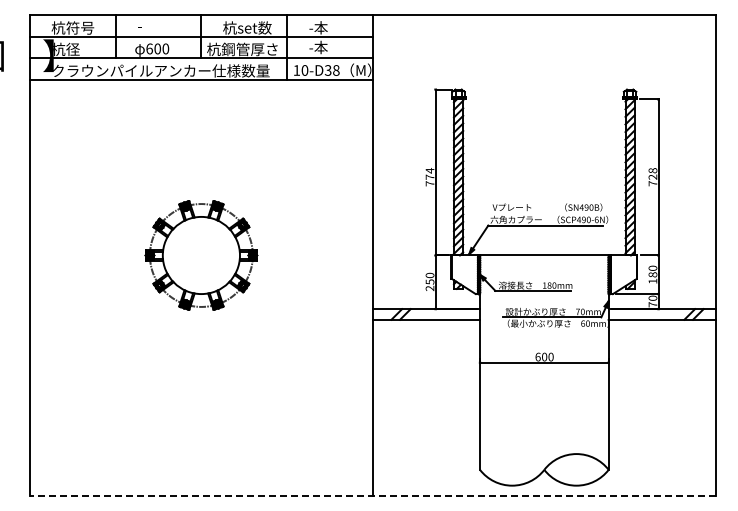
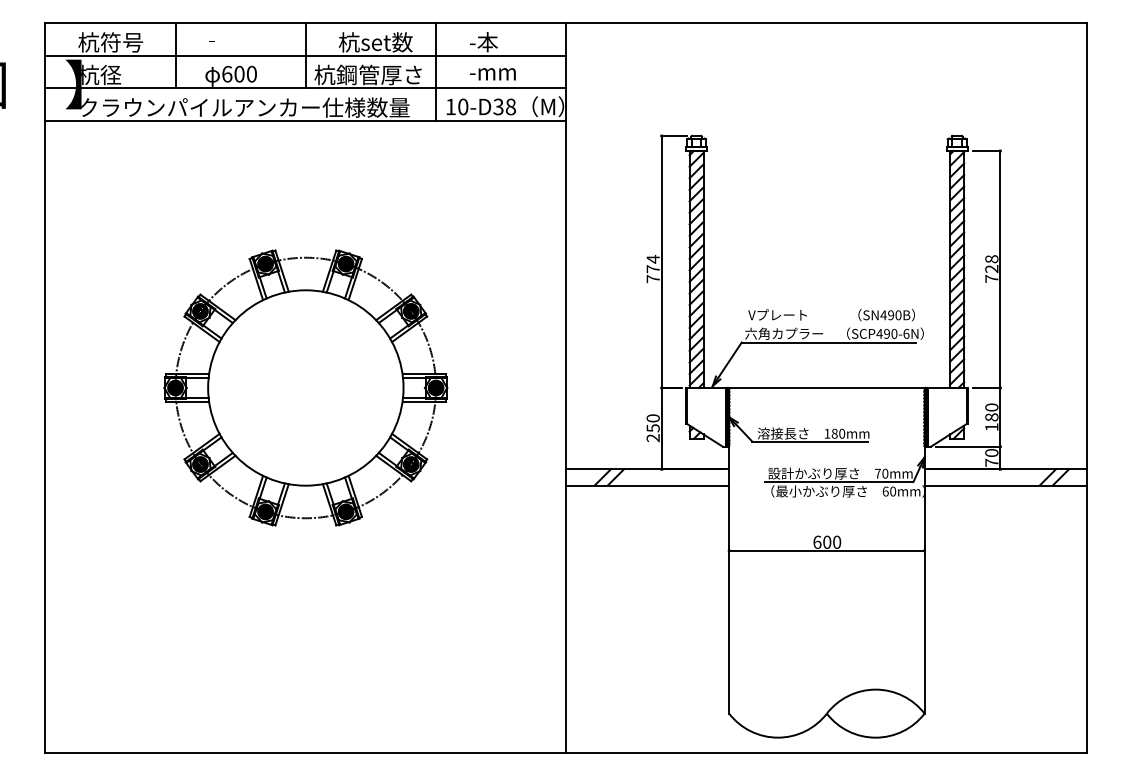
text: (326, 47) -> (495, 72), -本 -> -mm
part: (201, 255) -> (306, 388), size x1.67
line: (372, 495) -> (565, 752), dashed -> solid

